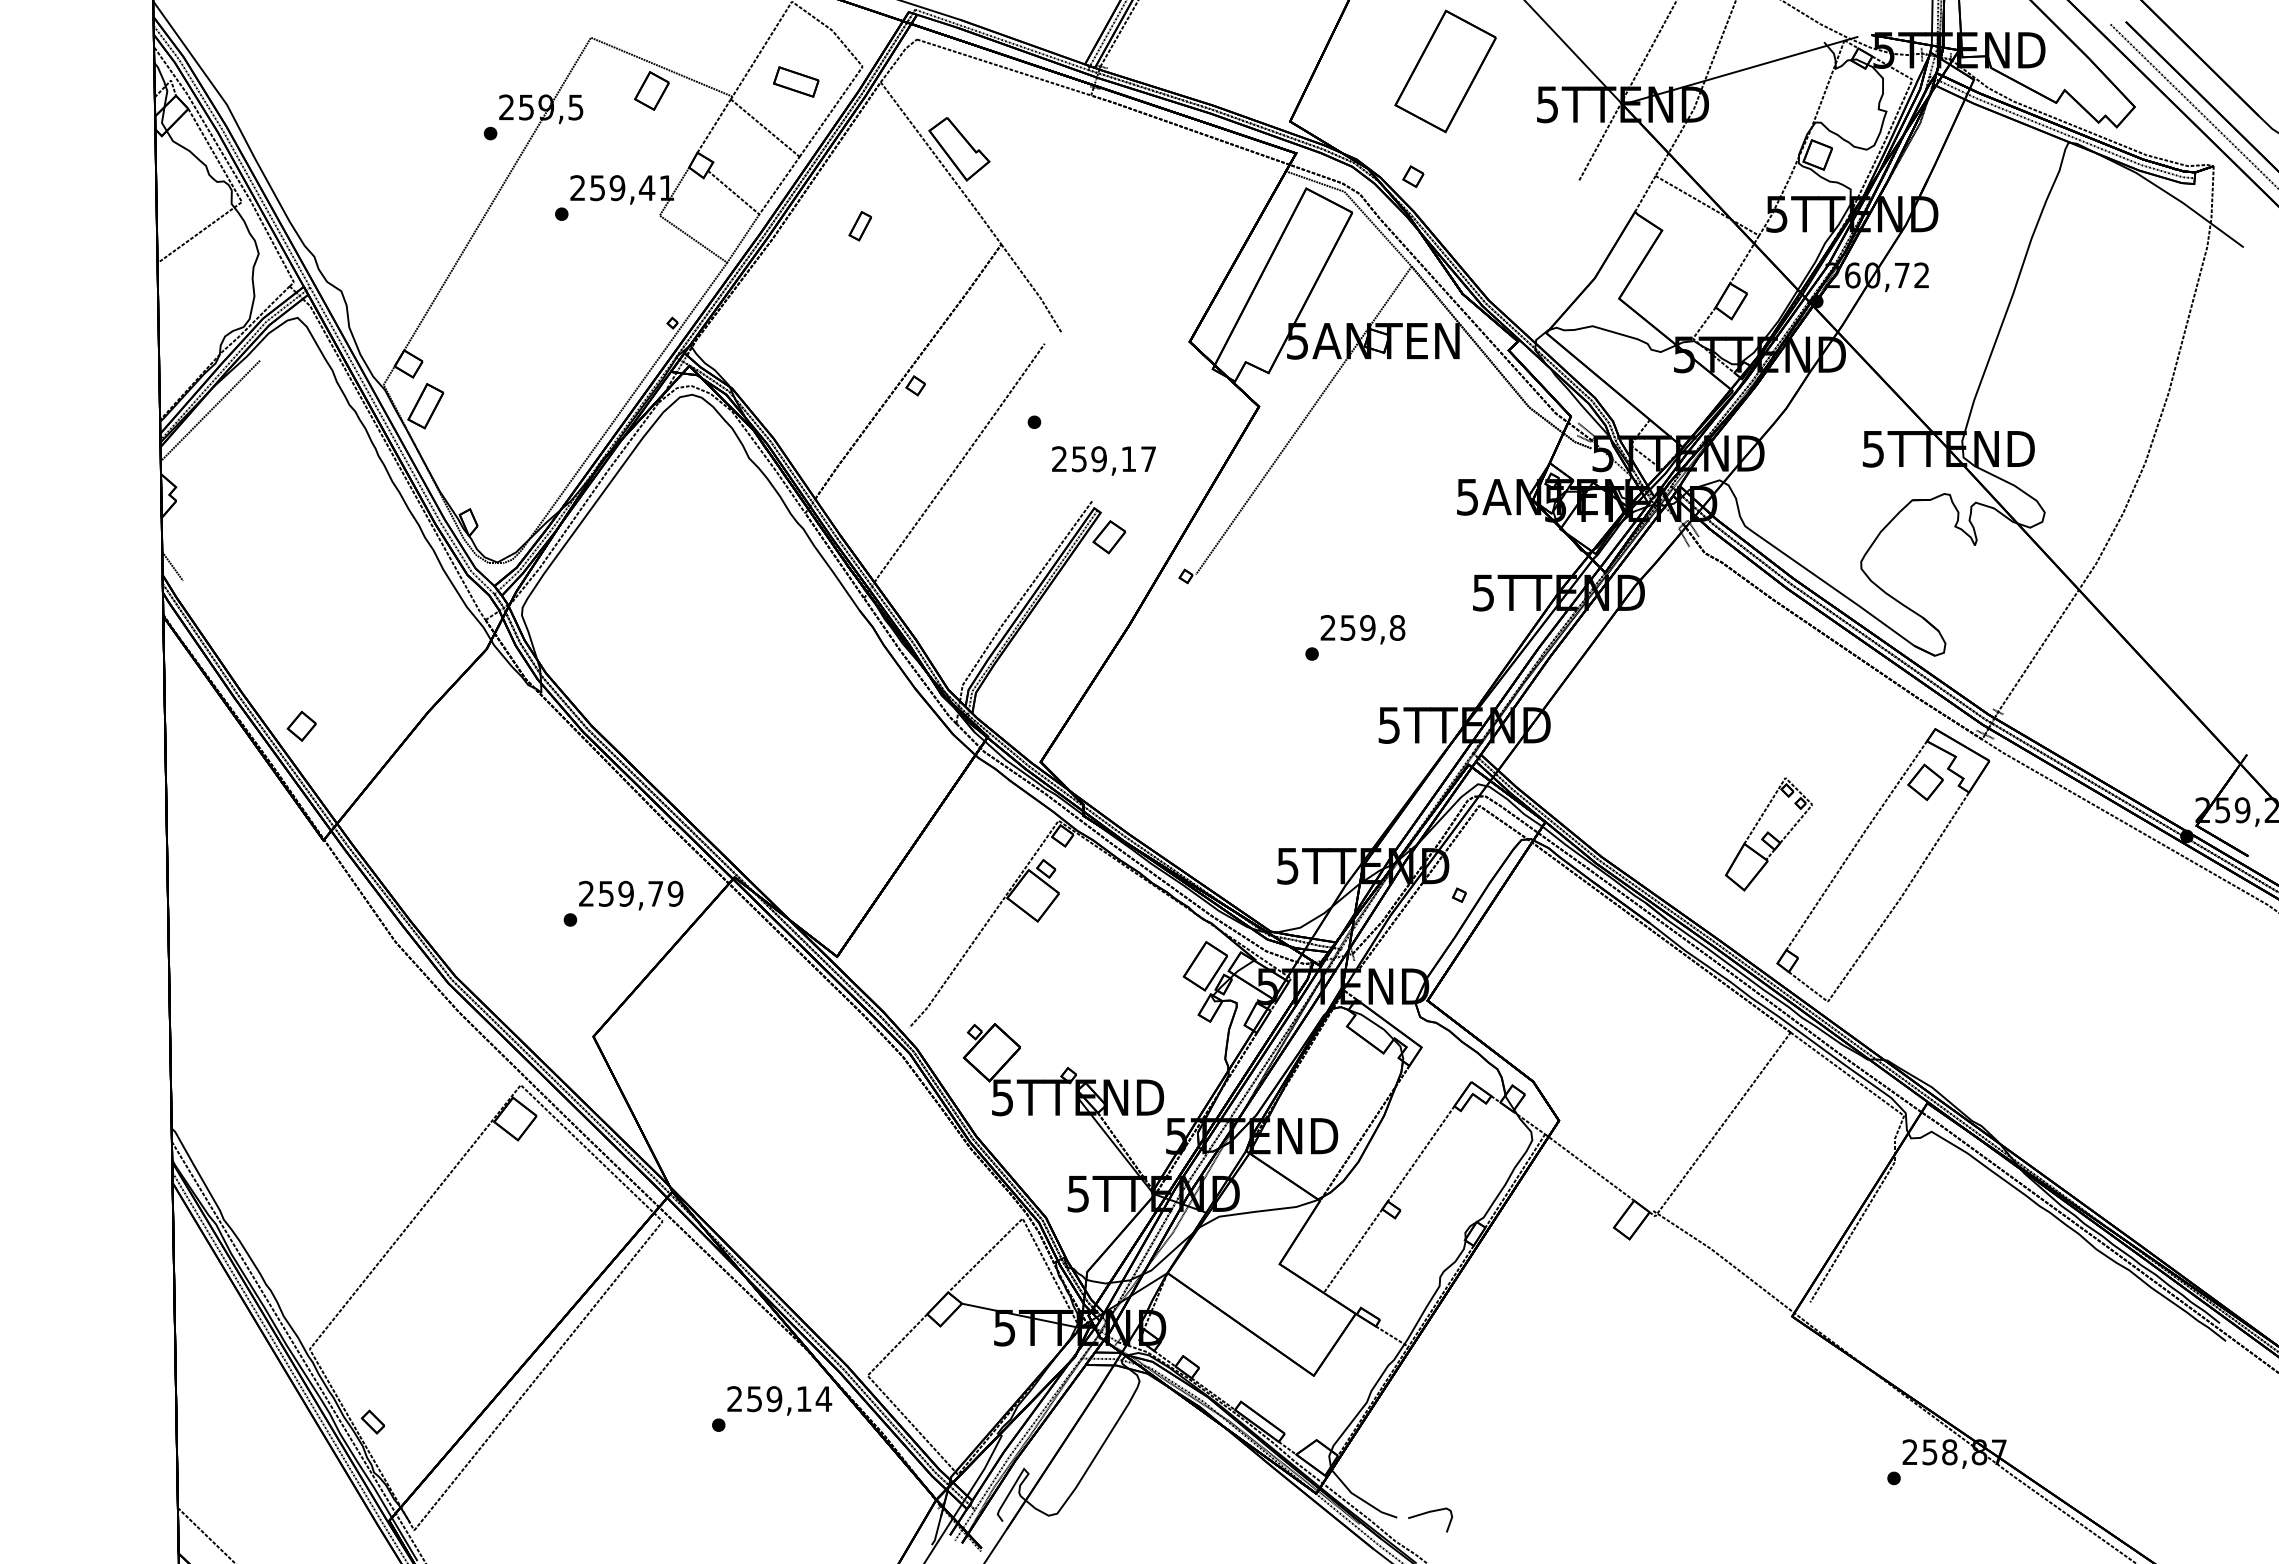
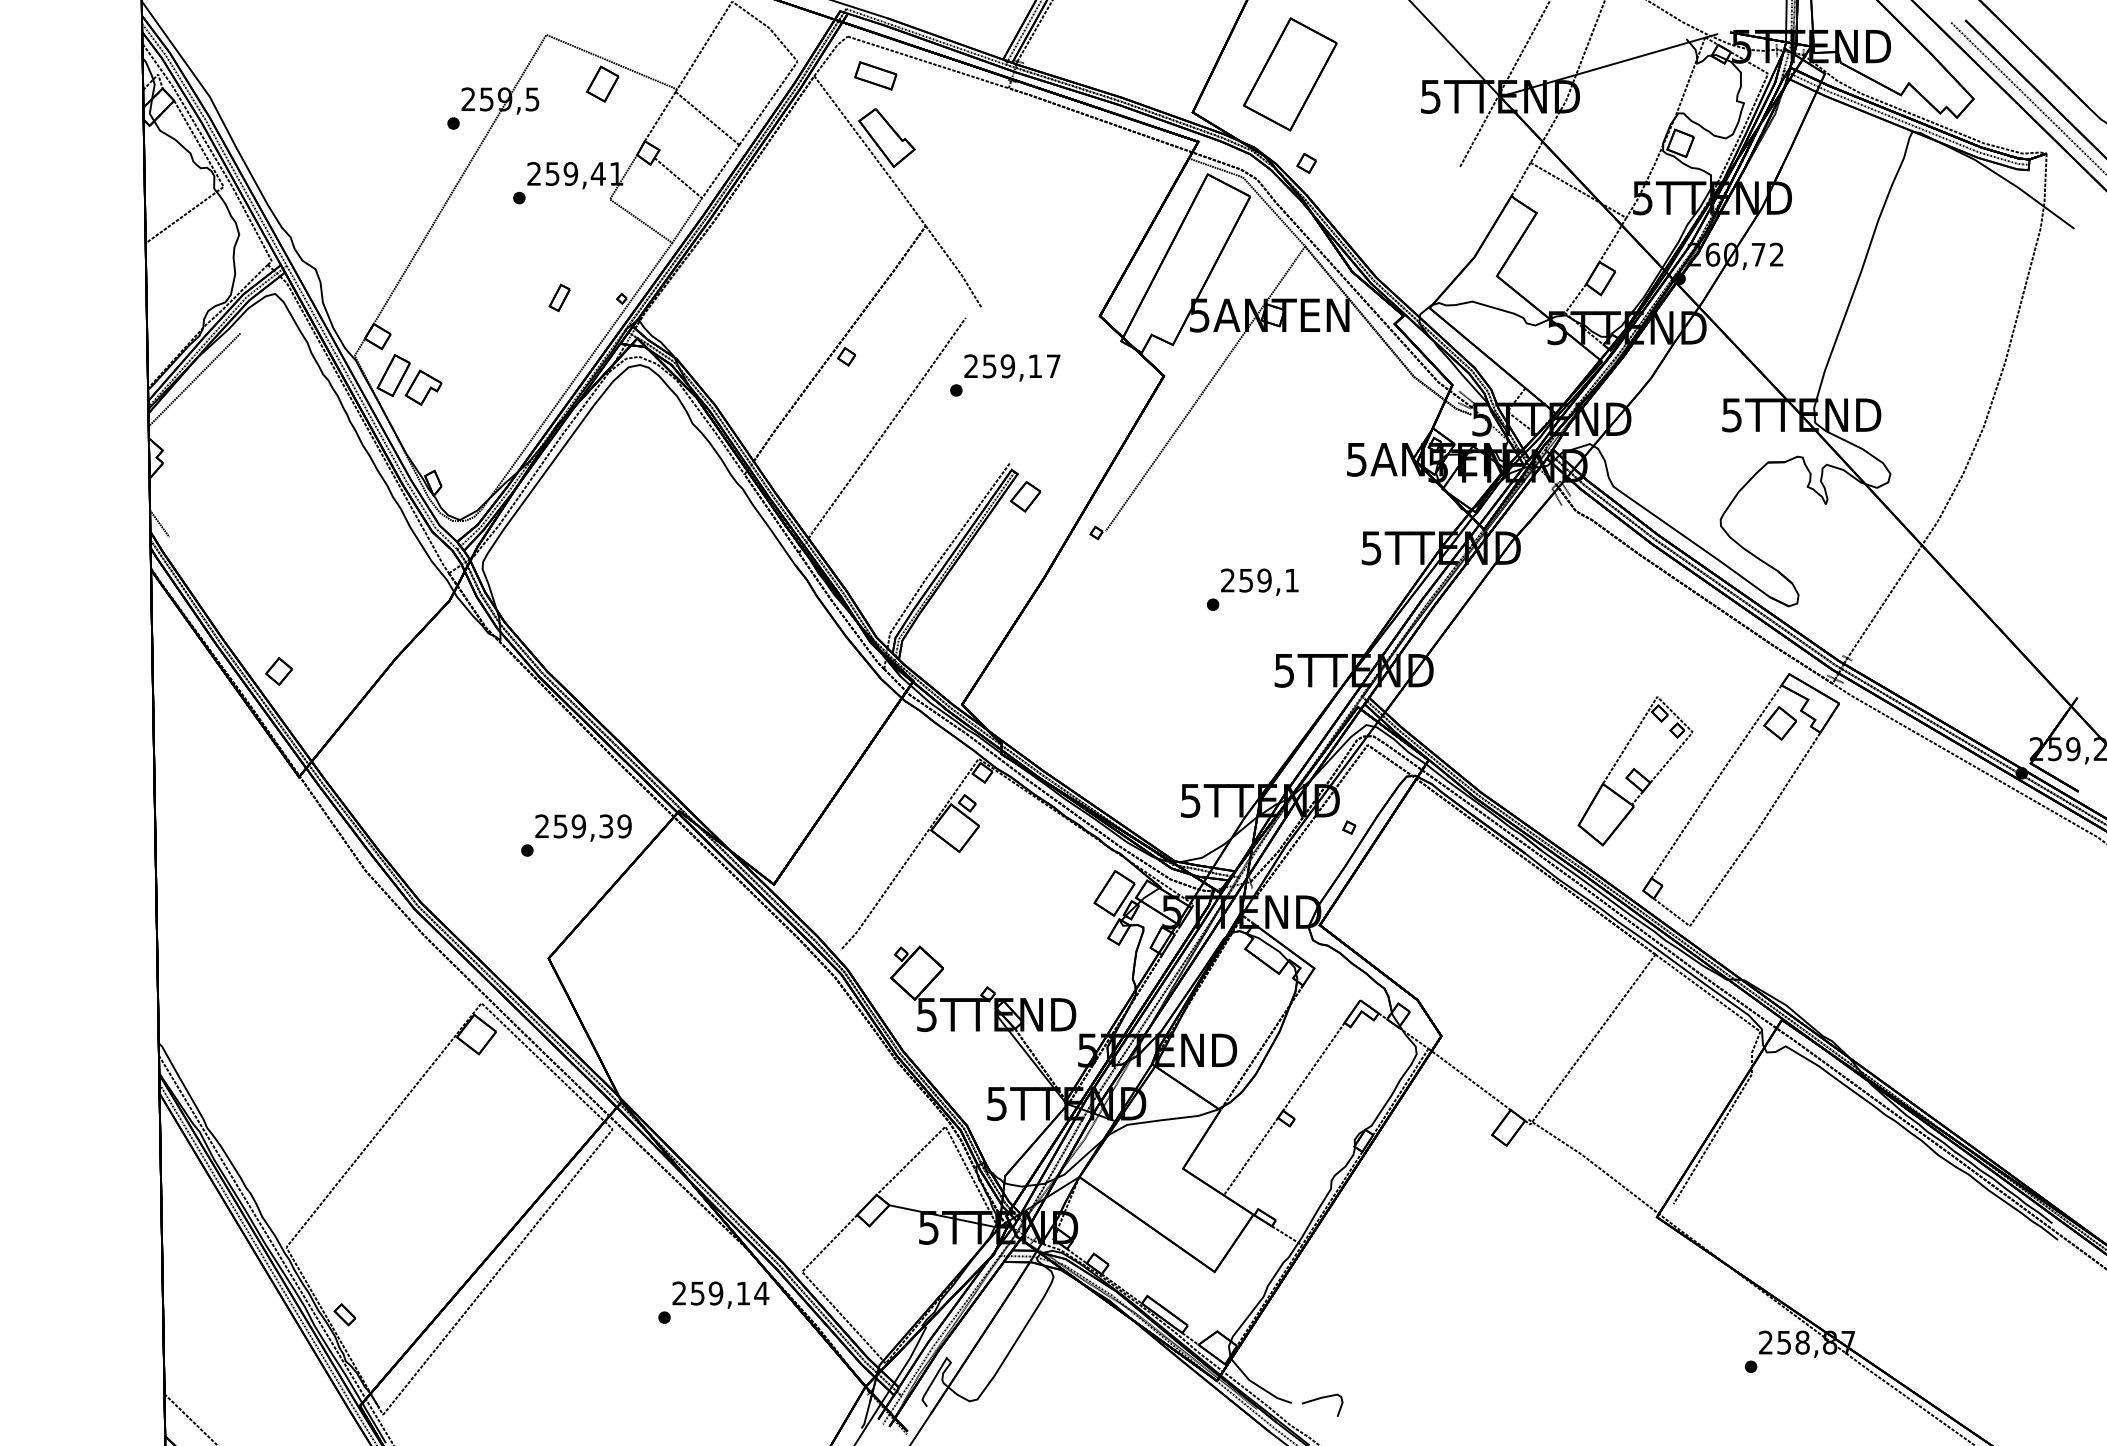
part: (1445, 71) -> (1290, 74), moved
part: (796, 81) -> (875, 75), moved
part: (860, 226) -> (559, 298), moved
part: (458, 419) -> (423, 387), added
text: (1103, 460) -> (1011, 367), moved
text: (1397, 627) -> (1292, 580), 259,8 -> 259,1
part: (1768, 834) -> (1635, 771), size x1.43
text: (655, 893) -> (606, 826), 259,79 -> 259,39

